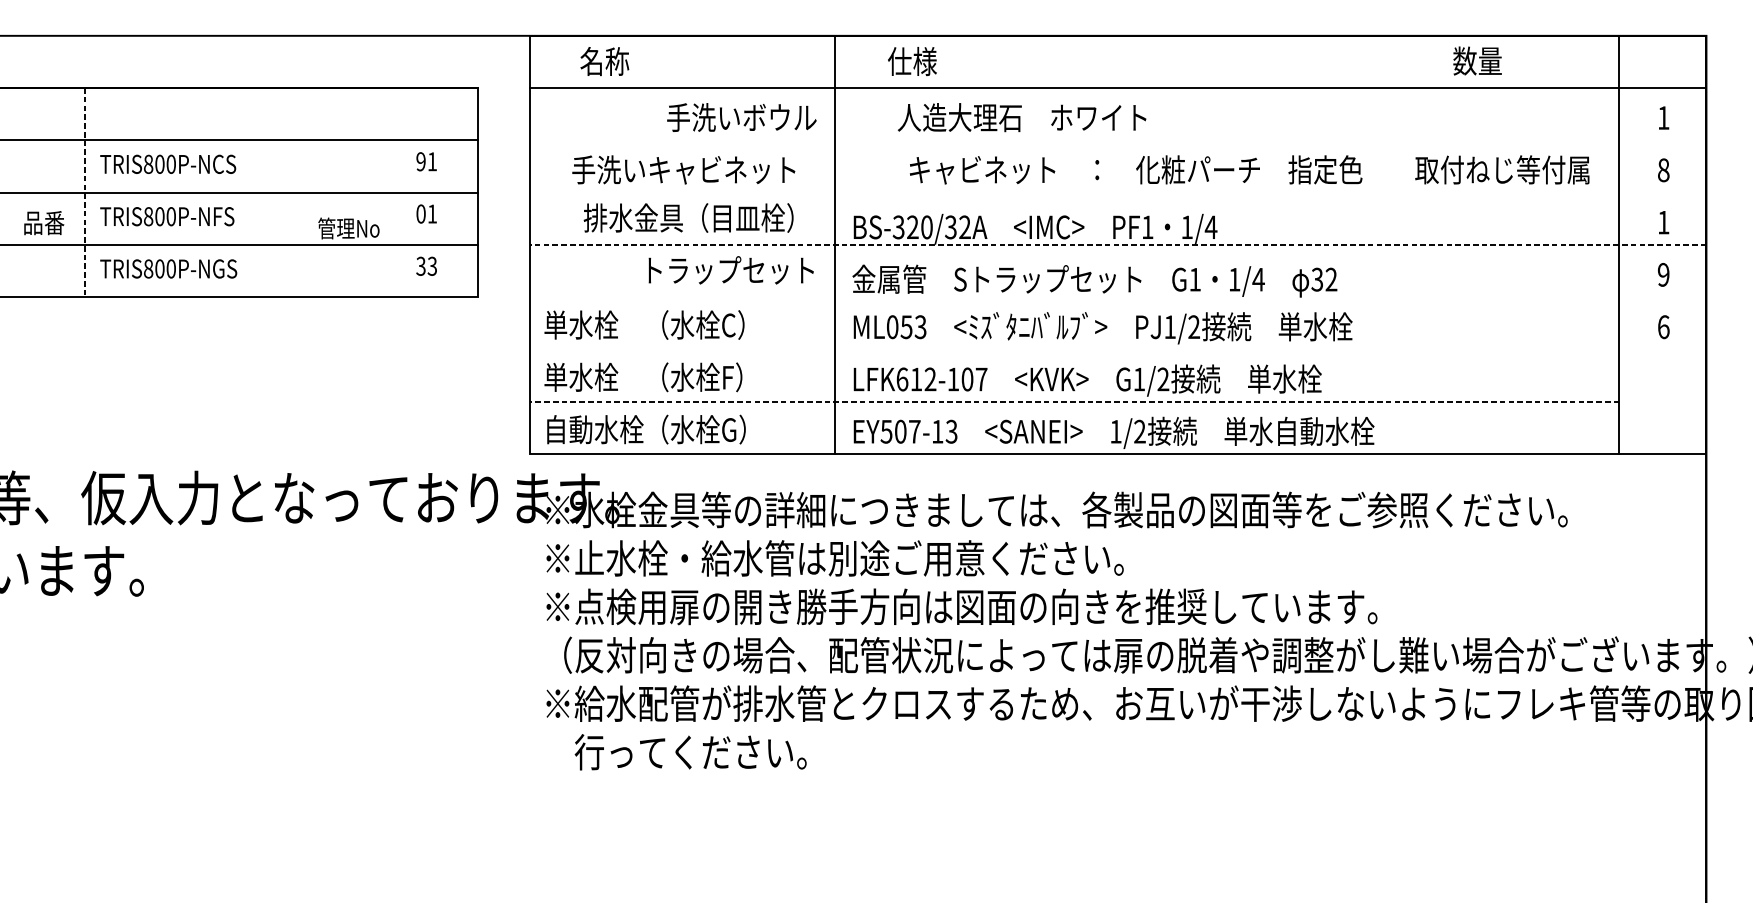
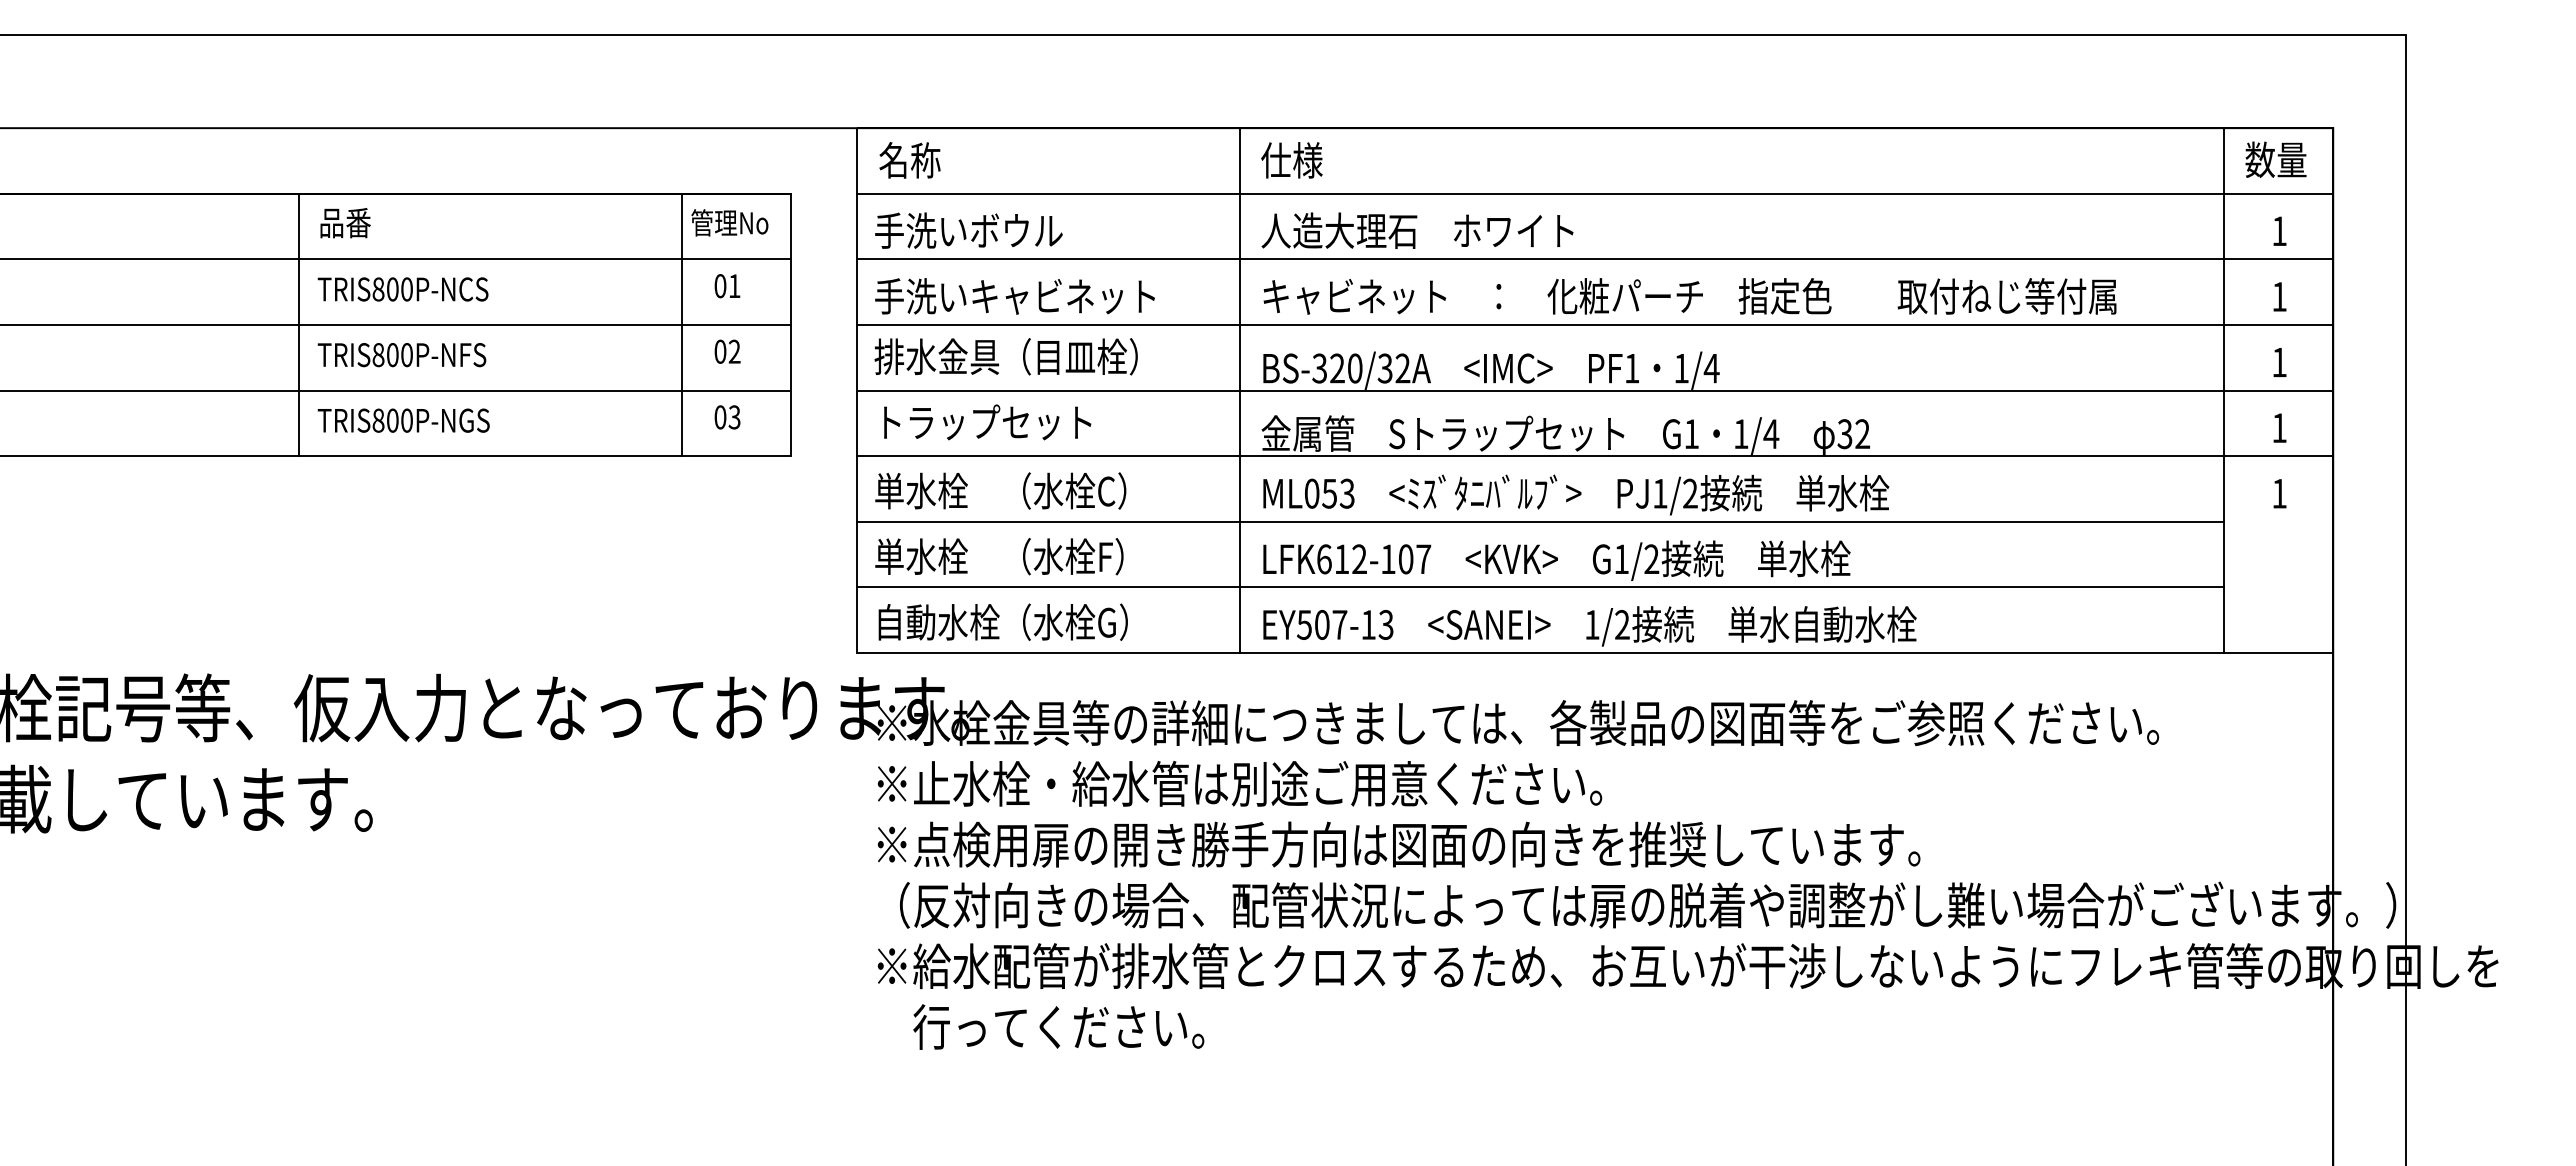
text: (1477, 60) -> (2275, 159), moved
text: (604, 61) -> (909, 160), moved
text: (912, 61) -> (1291, 160), moved
text: (741, 117) -> (968, 230), moved
text: (1022, 117) -> (1417, 230), moved
line: (1117, 140) -> (1594, 259), added
text: (421, 162) -> (720, 286), 91 -> 01
text: (683, 169) -> (1014, 296), moved
text: (1249, 169) -> (1689, 296), moved
text: (1663, 169) -> (2279, 296), 8 -> 1
line: (390, 192) -> (681, 324), added
line: (85, 193) -> (299, 325), dashed -> solid
line: (1117, 193) -> (1594, 325), added
text: (432, 213) -> (734, 351), 01 -> 02
text: (688, 217) -> (1005, 356), moved
text: (44, 223) -> (345, 223), moved
text: (348, 228) -> (729, 222), moved
line: (1117, 244) -> (1594, 390), dashed -> solid
text: (421, 266) -> (720, 417), 33 -> 03
text: (731, 270) -> (987, 422), moved
text: (1663, 275) -> (2279, 428), 9 -> 1
line: (1117, 297) -> (1594, 456), added
text: (1663, 327) -> (2279, 493), 6 -> 1
line: (1073, 349) -> (1539, 521), added
line: (1073, 401) -> (1539, 587), dashed -> solid

